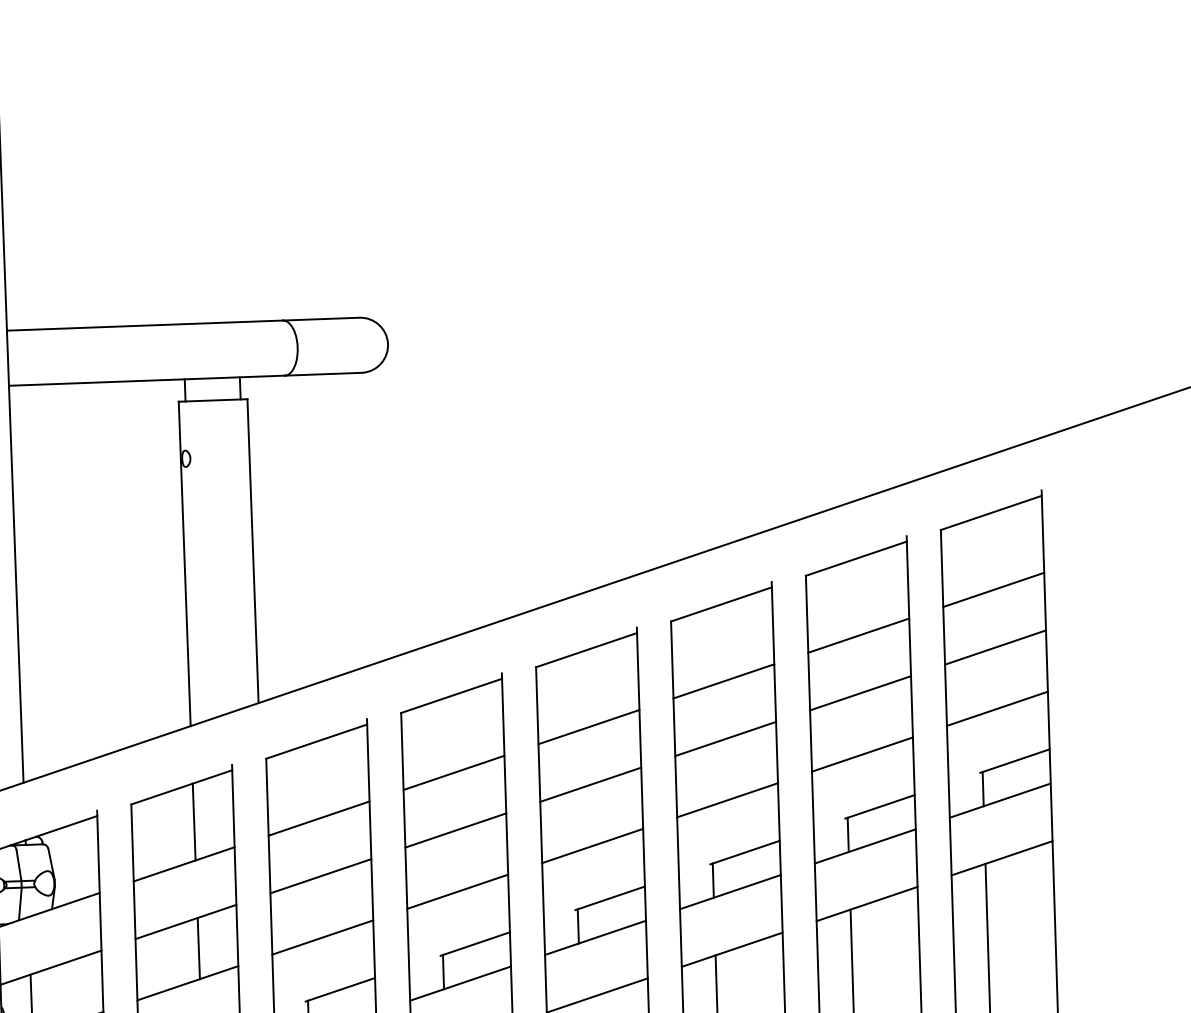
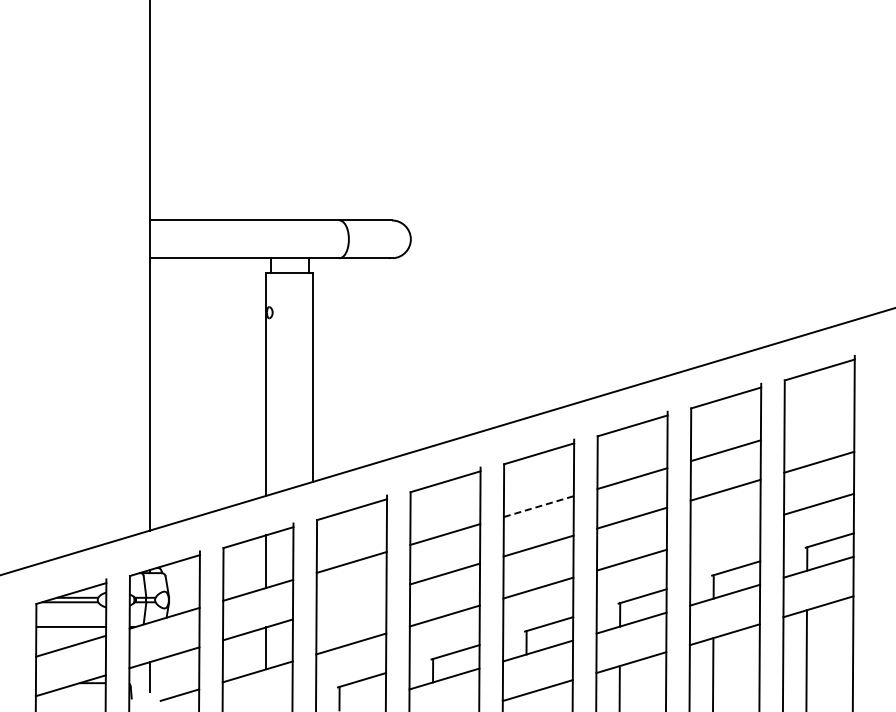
line: (993, 589) -> (819, 422), removed
line: (588, 727) -> (538, 506), solid -> dashed
line: (862, 753) -> (725, 531), removed
line: (320, 875) -> (351, 601), removed

